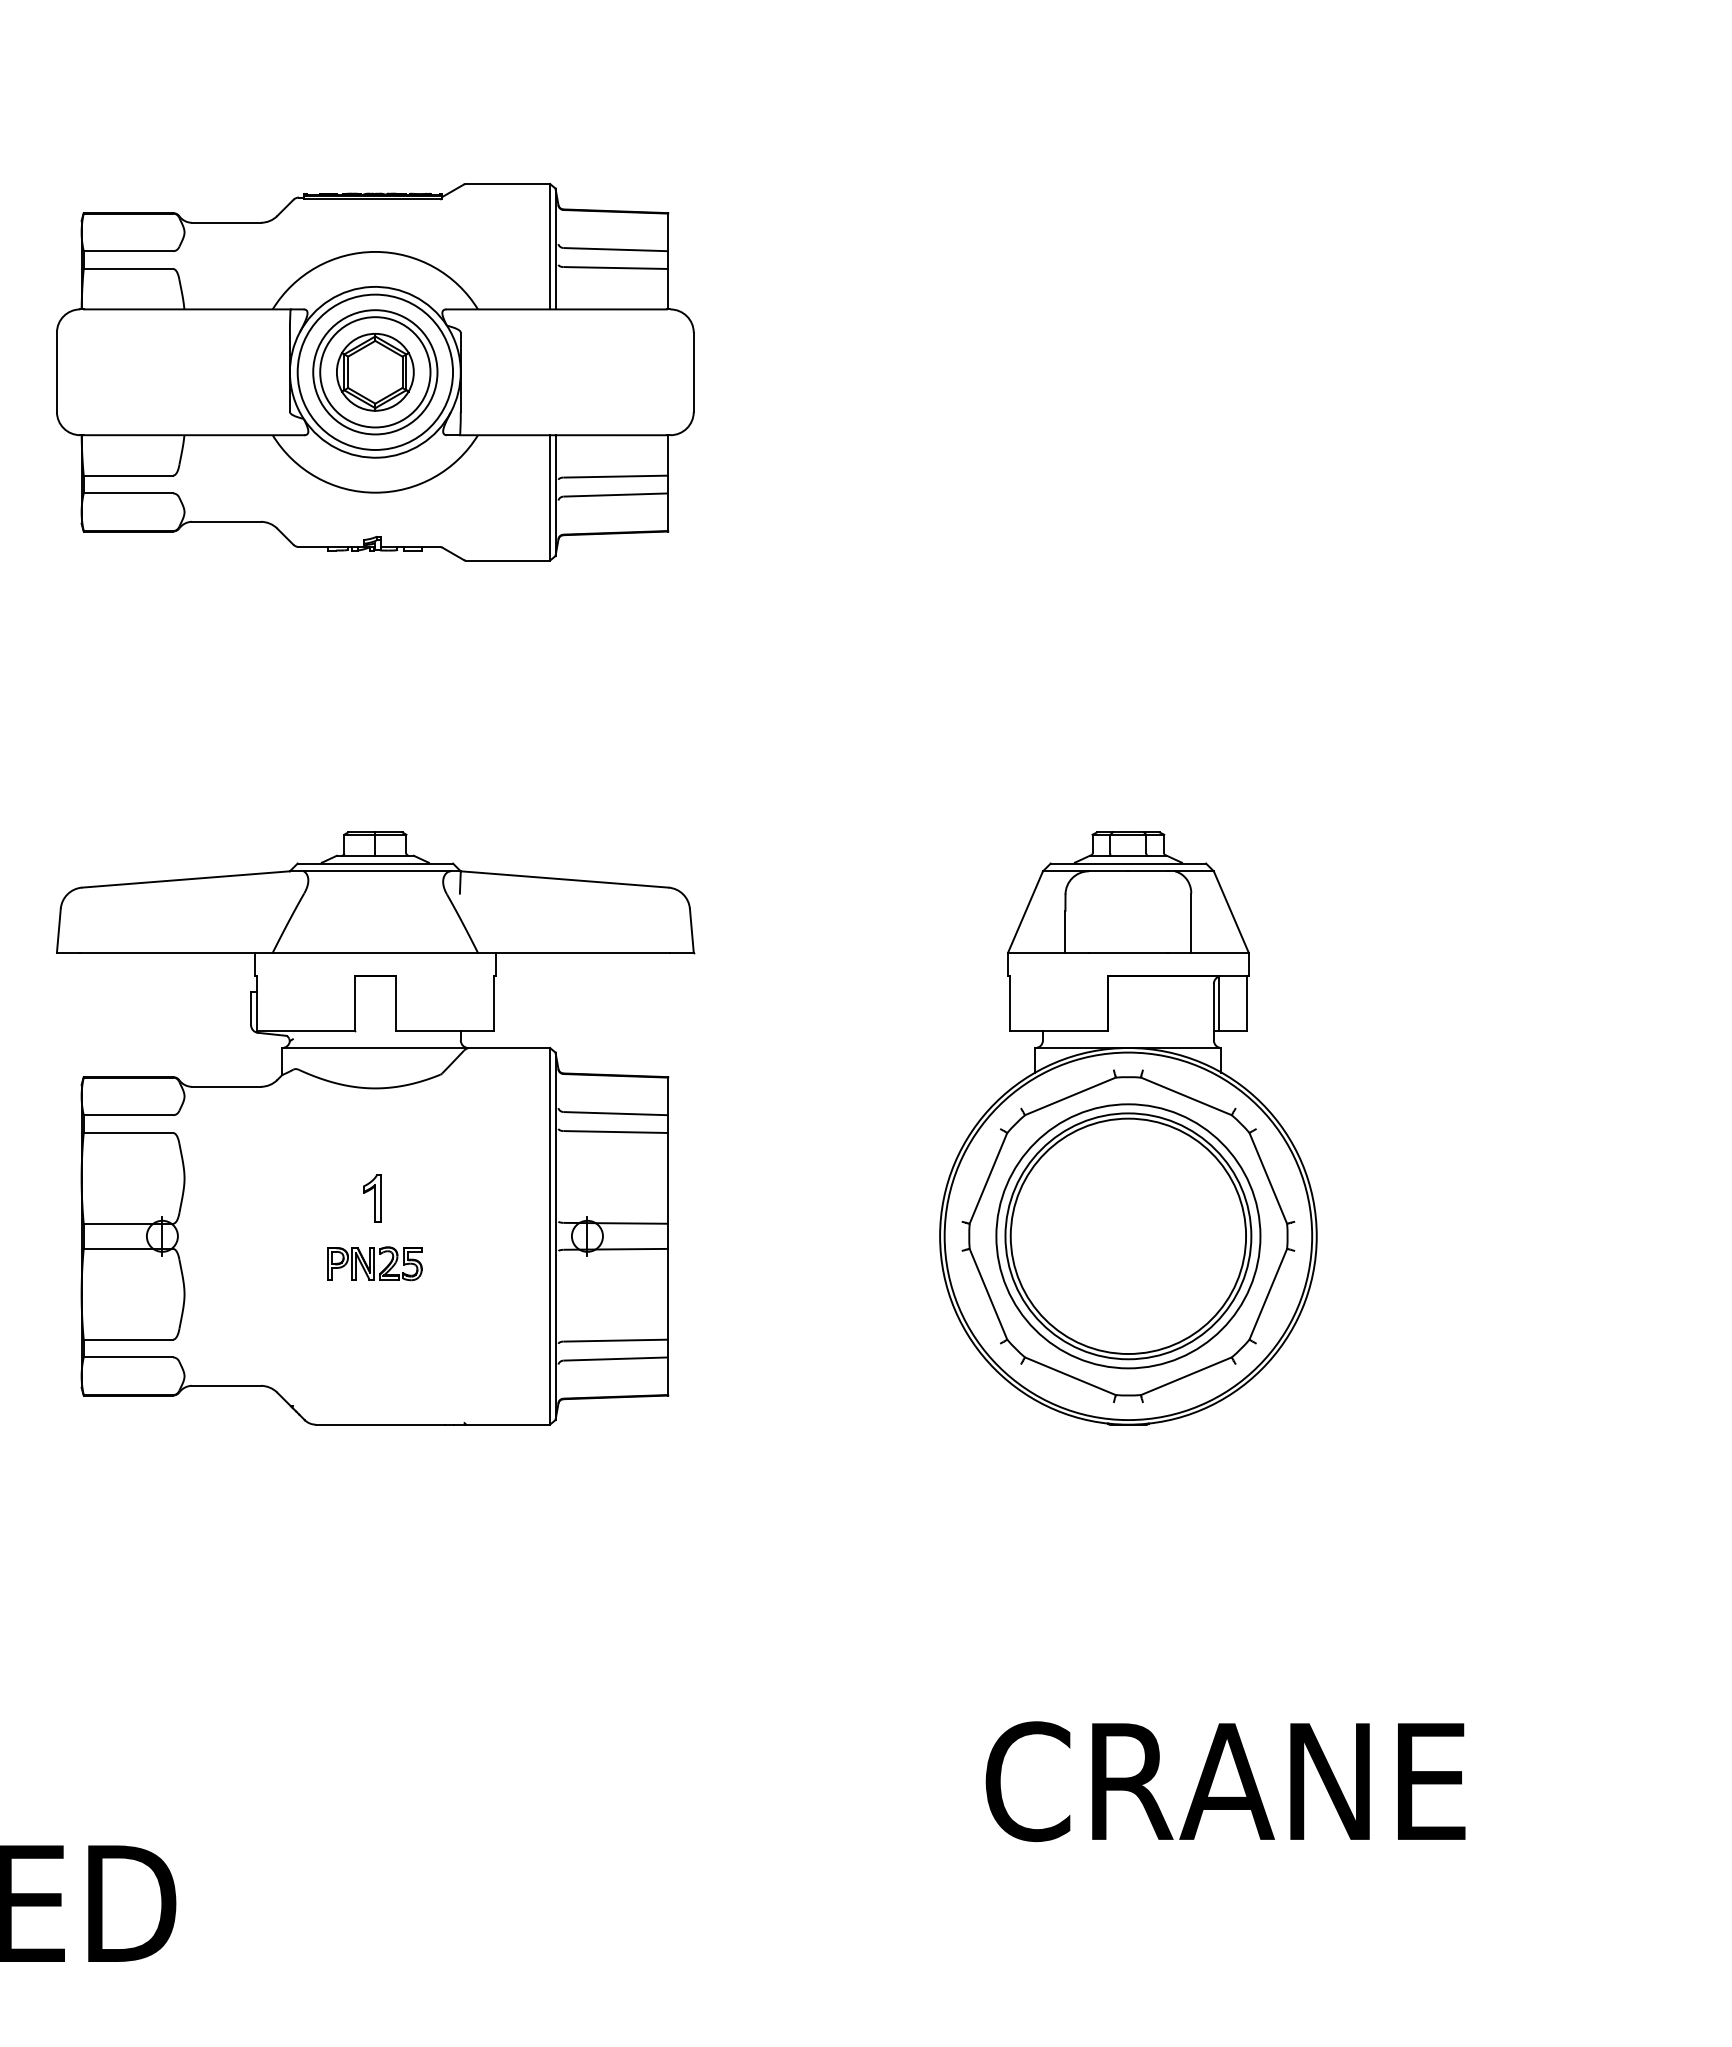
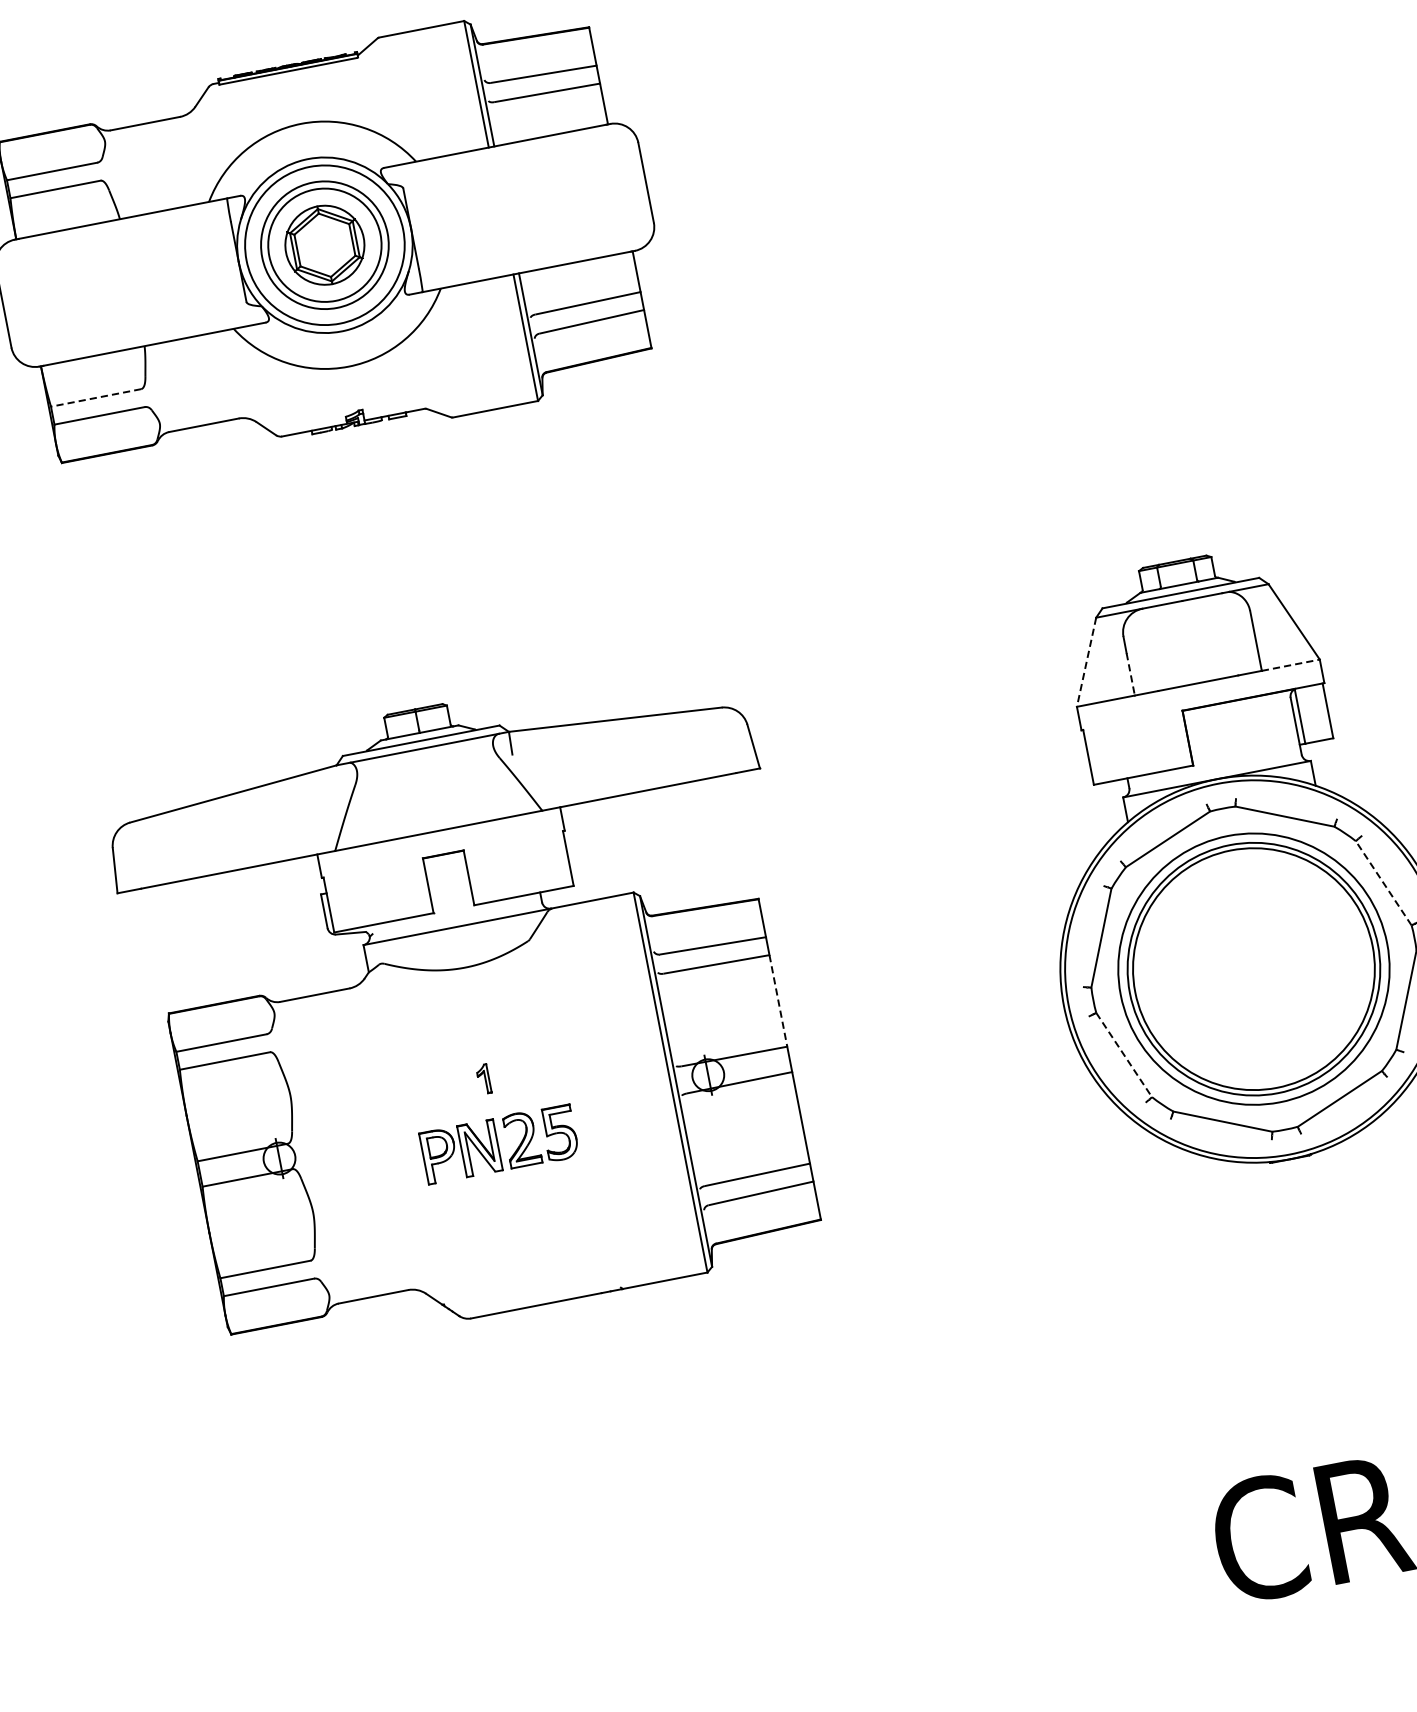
line: (128, 475) -> (96, 397), solid -> dashed
line: (1025, 912) -> (1086, 662), solid -> dashed
line: (1065, 932) -> (1130, 675), solid -> dashed
line: (1220, 952) -> (1291, 664), solid -> dashed
line: (1268, 1177) -> (1383, 882), solid -> dashed
line: (668, 1178) -> (778, 1001), solid -> dashed
part: (372, 1198) -> (484, 1079), size x0.6
part: (374, 1263) -> (498, 1144), size x1.6
line: (988, 1294) -> (1124, 1055), solid -> dashed

